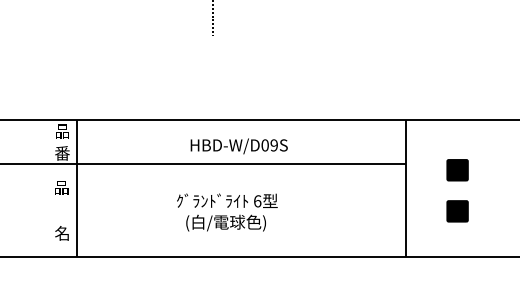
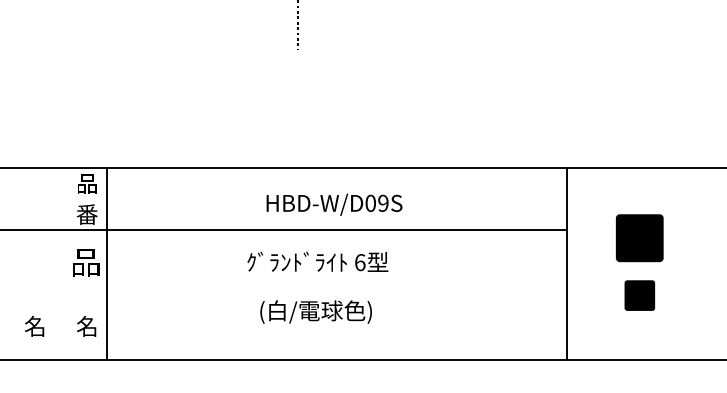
part: (457, 169) -> (639, 237), size x1.6
part: (61, 187) -> (85, 262), size x1.4
text: (227, 200) -> (317, 261), moved
part: (24, 233) -> (34, 326), added

